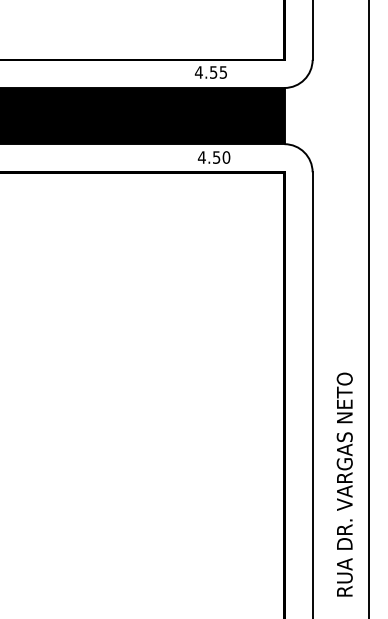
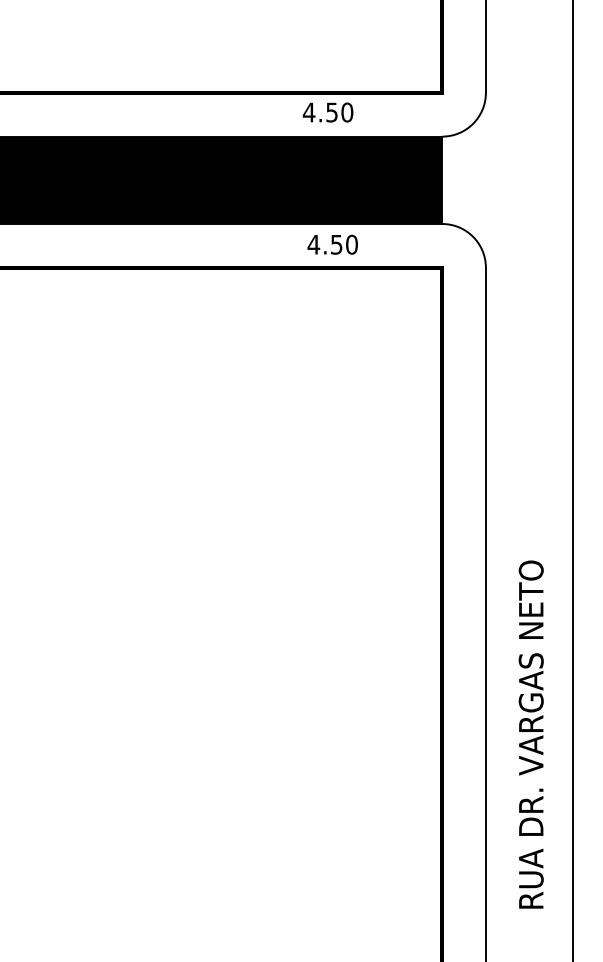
text: (223, 72) -> (347, 112), 4.55 -> 4.50
text: (344, 484) -> (530, 734), moved

